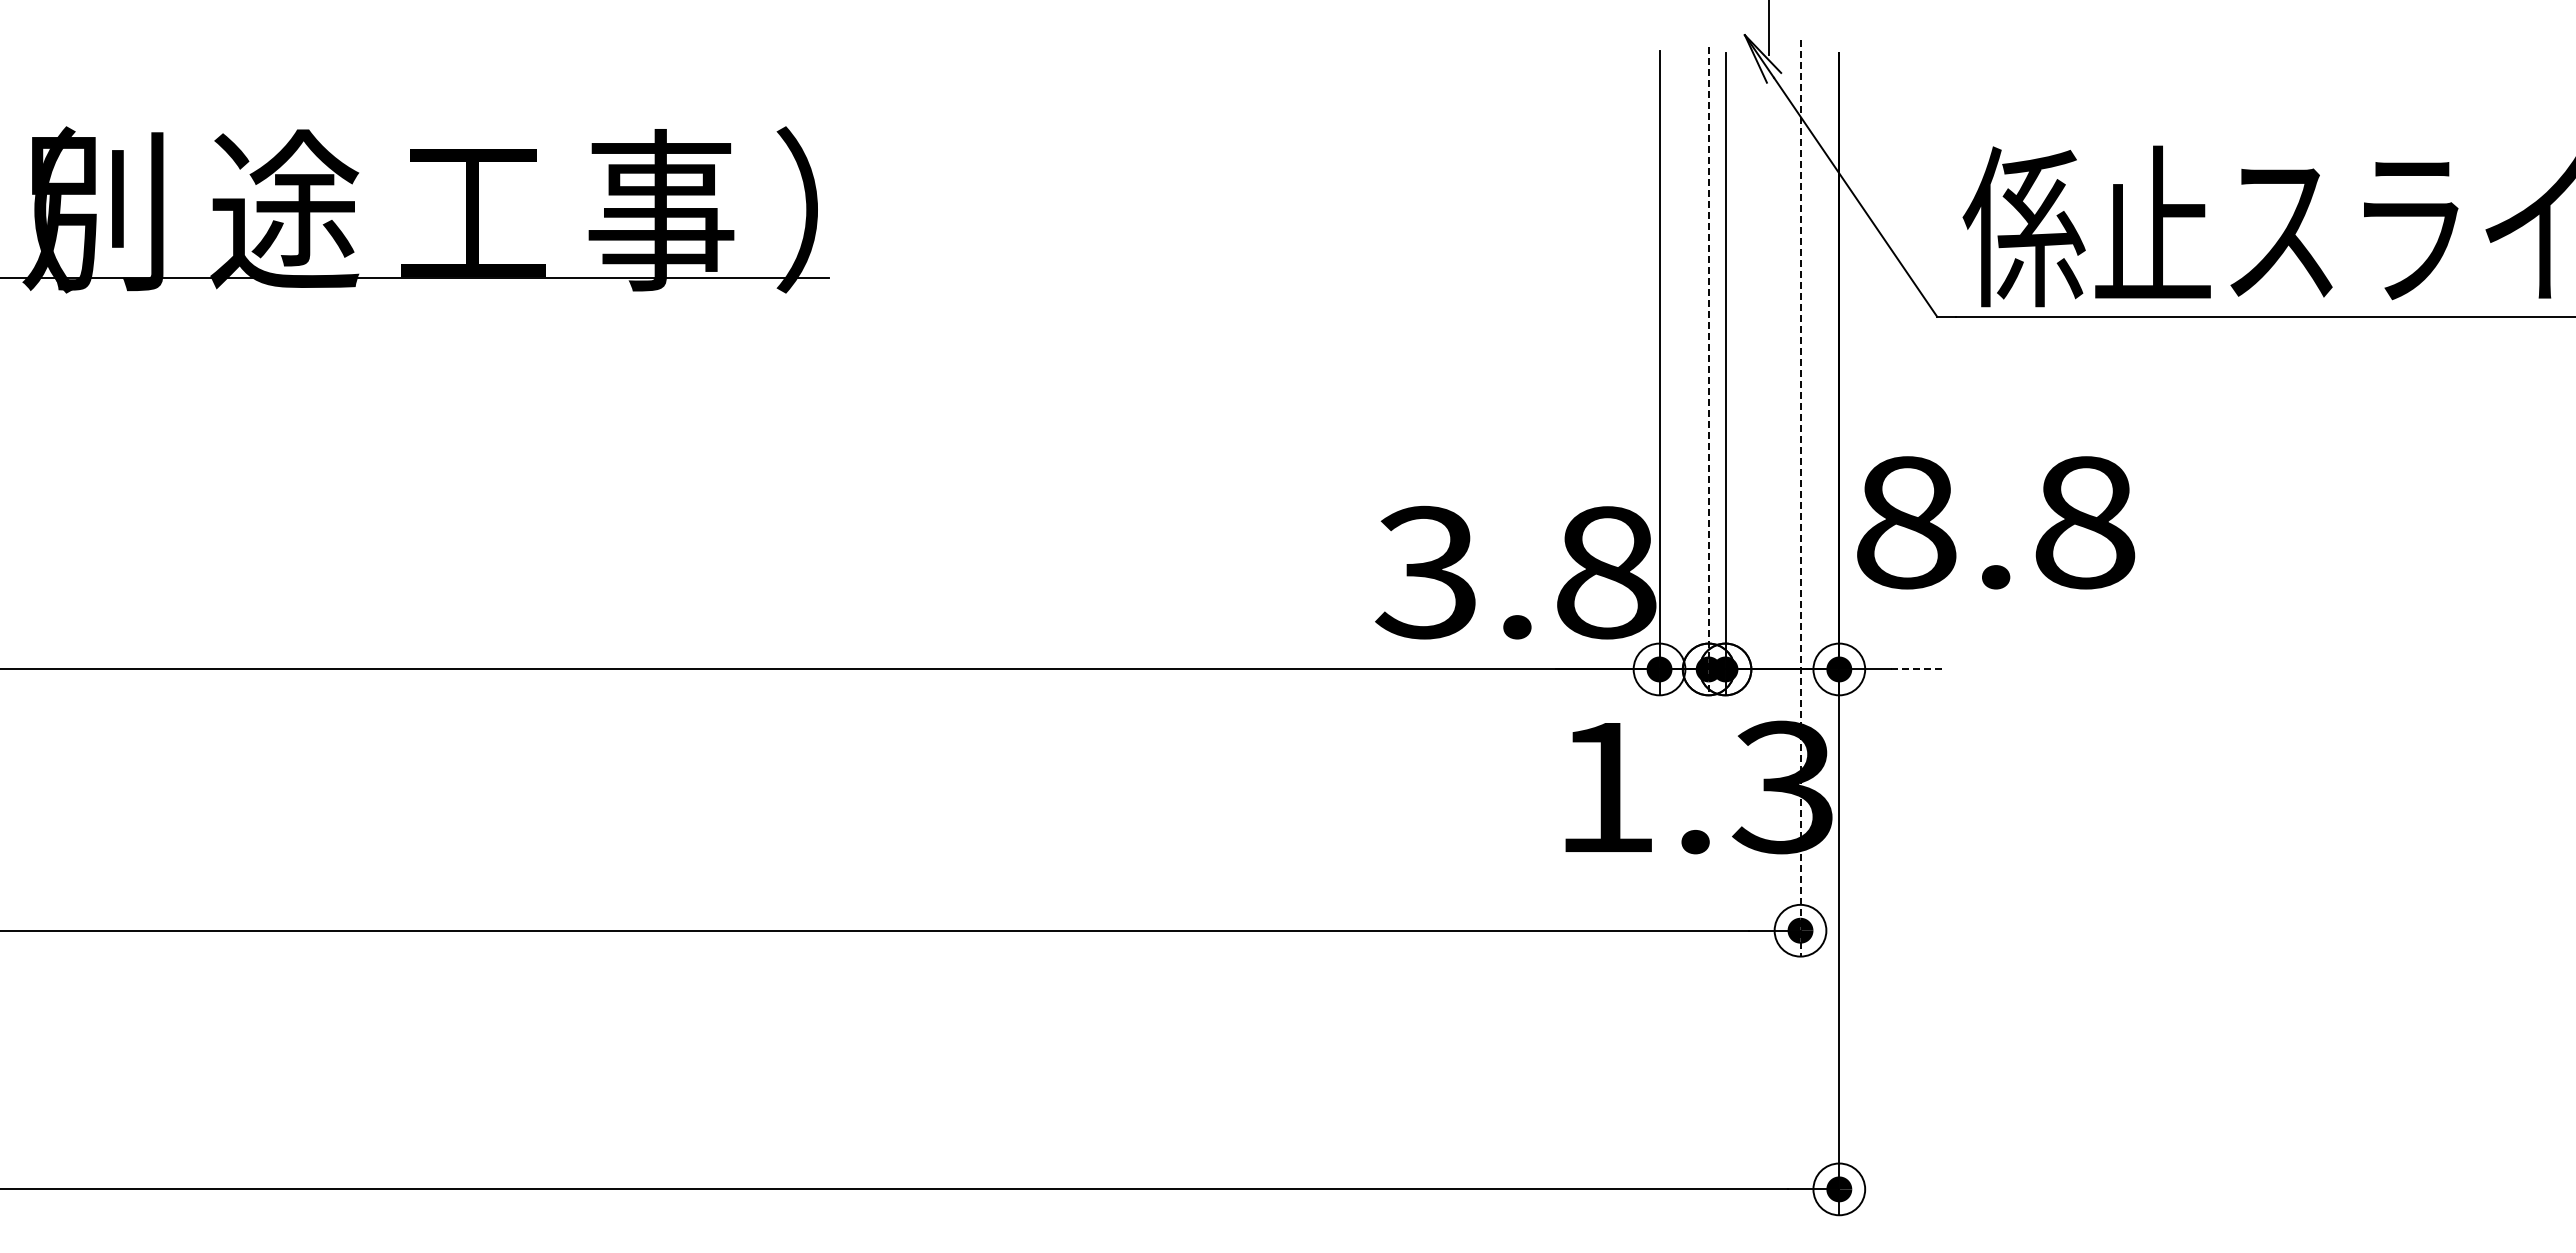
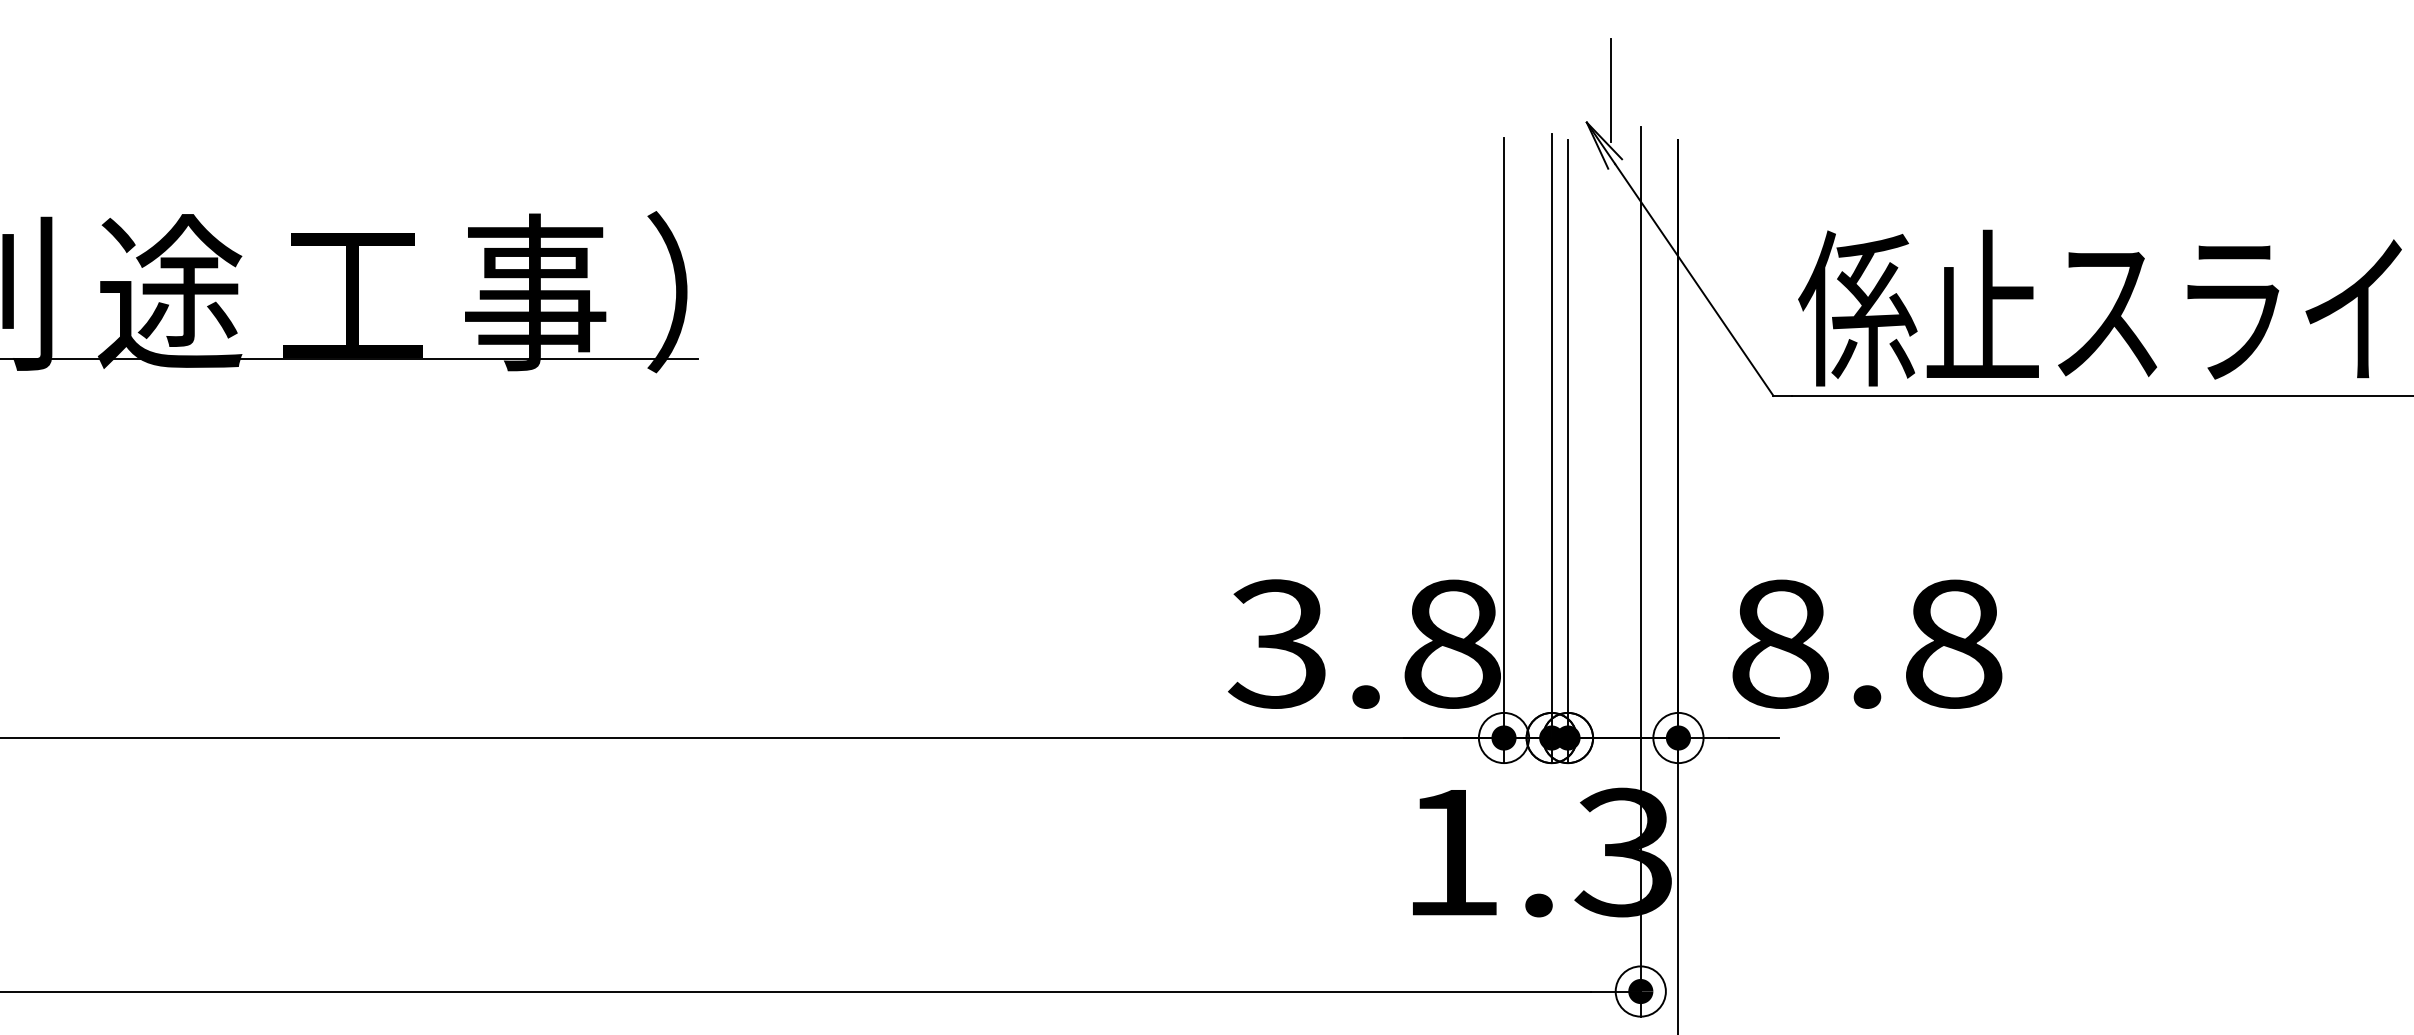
line: (1708, 371) -> (1551, 448), dashed -> solid
line: (1800, 498) -> (1640, 572), dashed -> solid
text: (1996, 522) -> (1867, 643), moved
line: (1916, 669) -> (1753, 738), dashed -> solid

